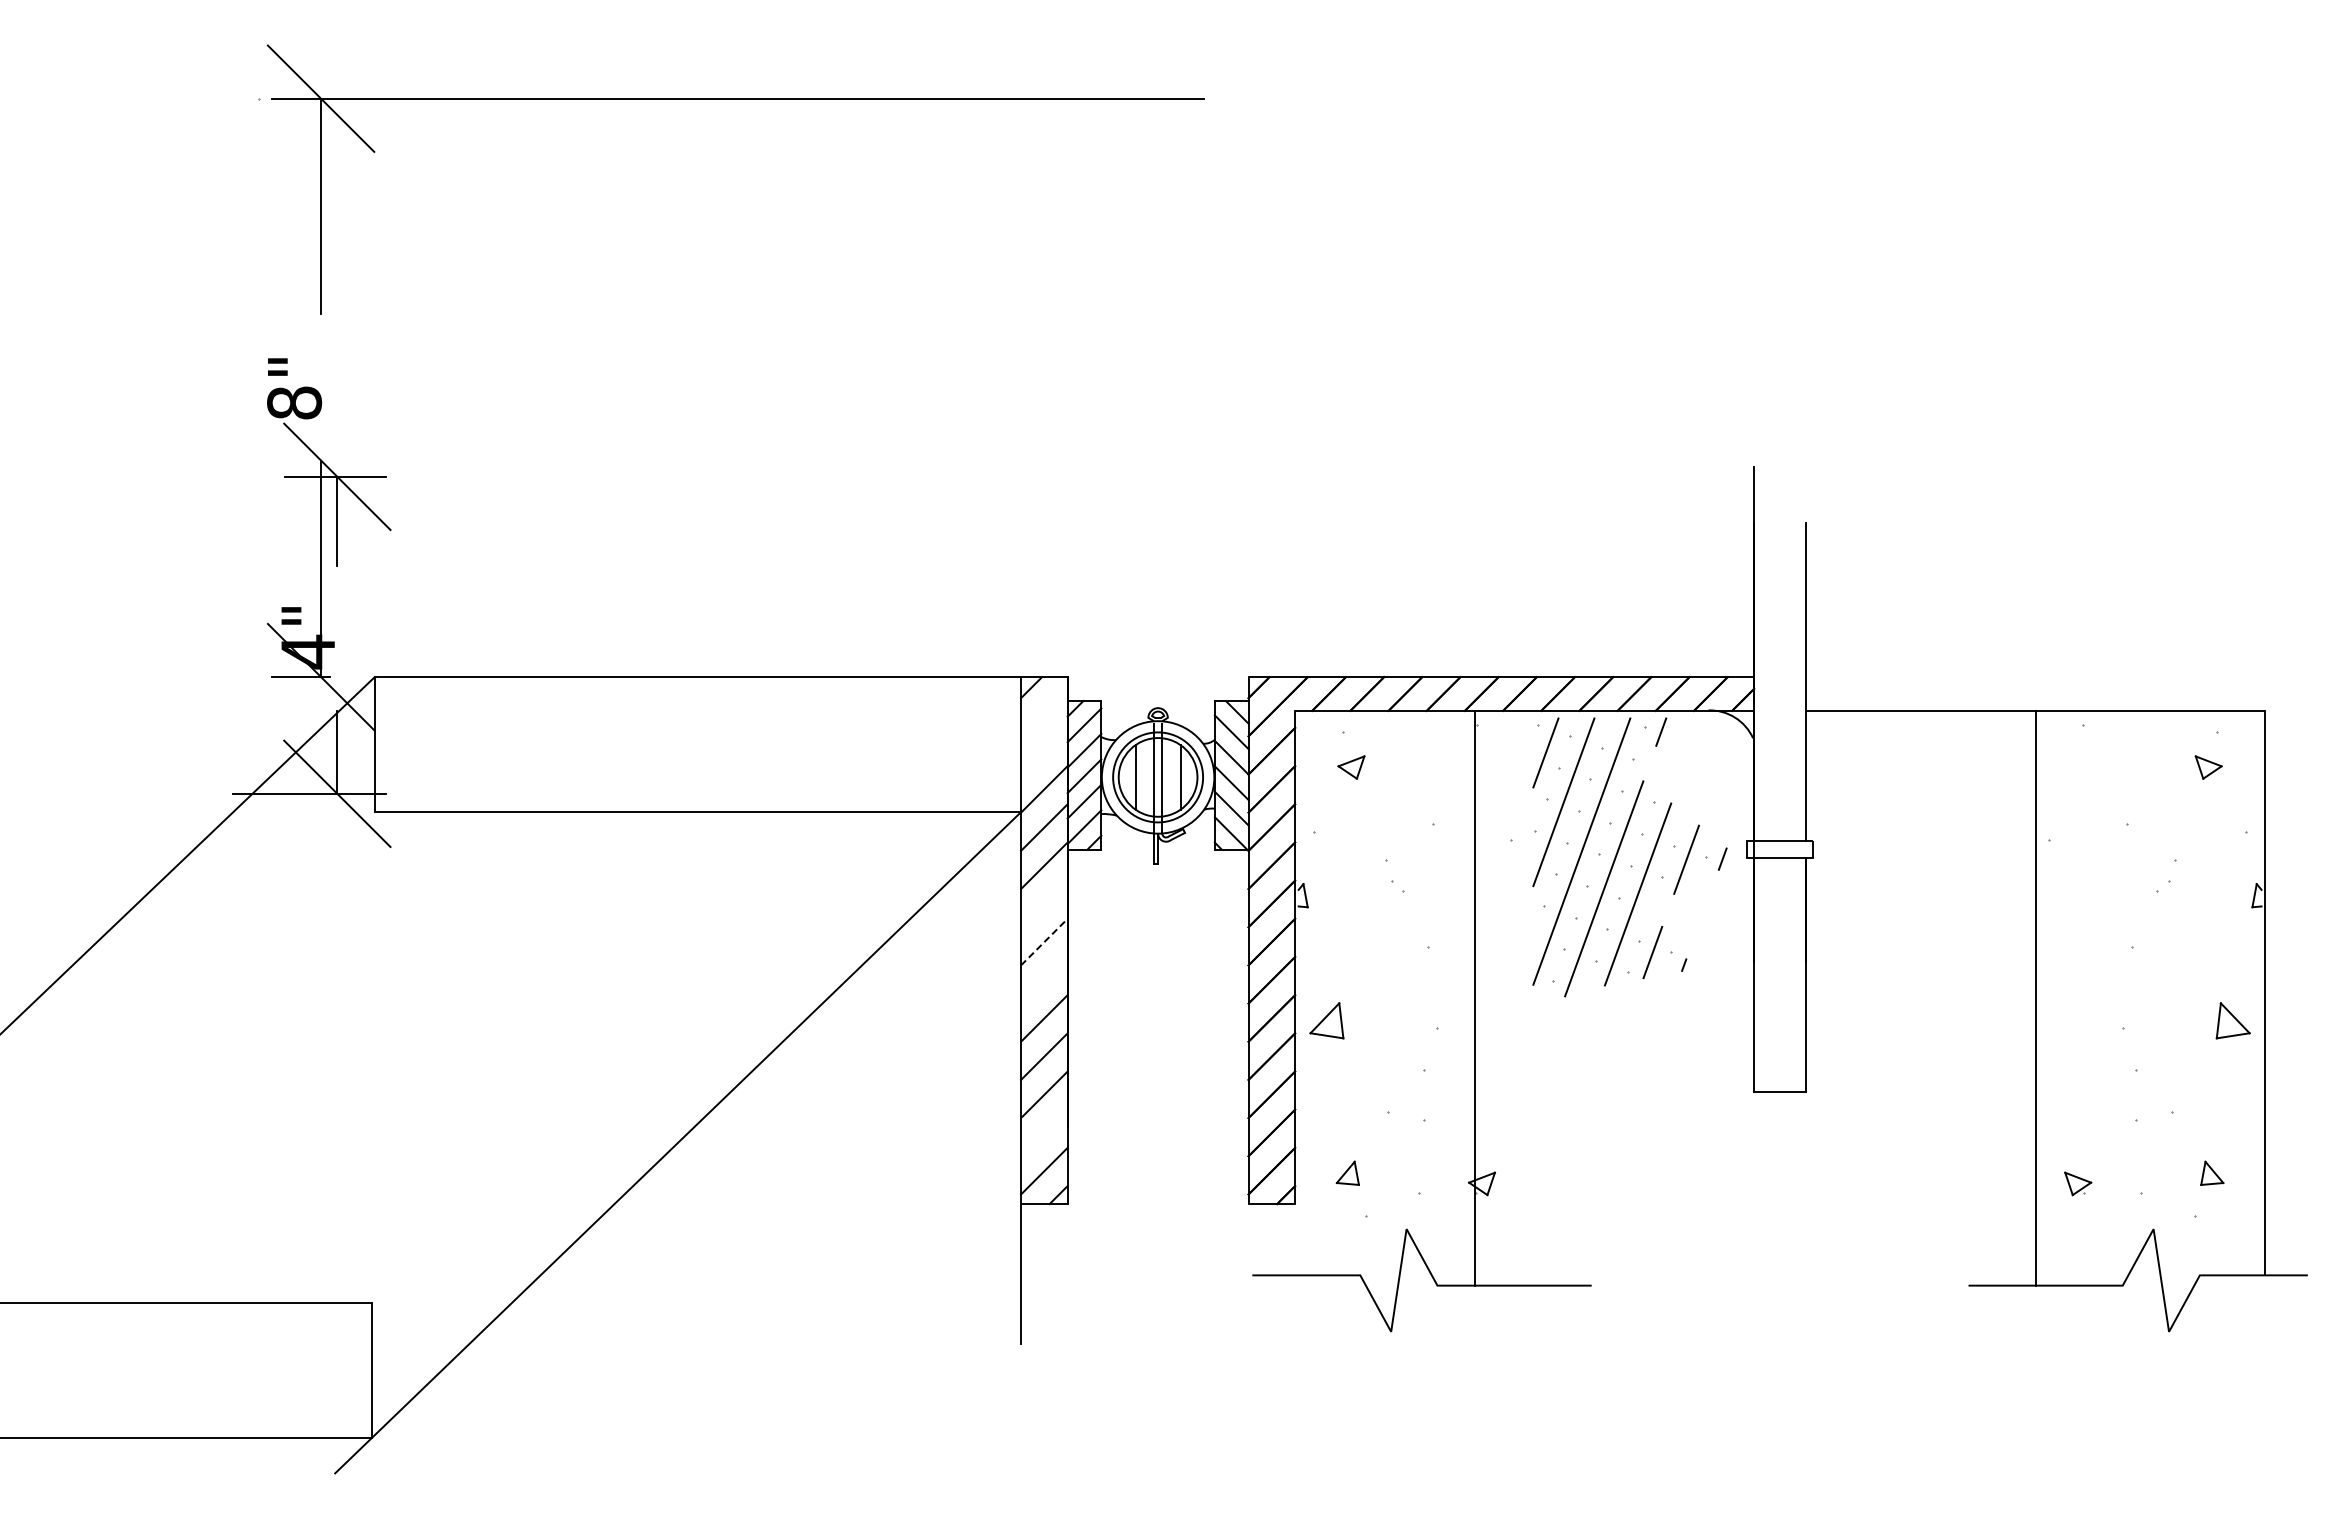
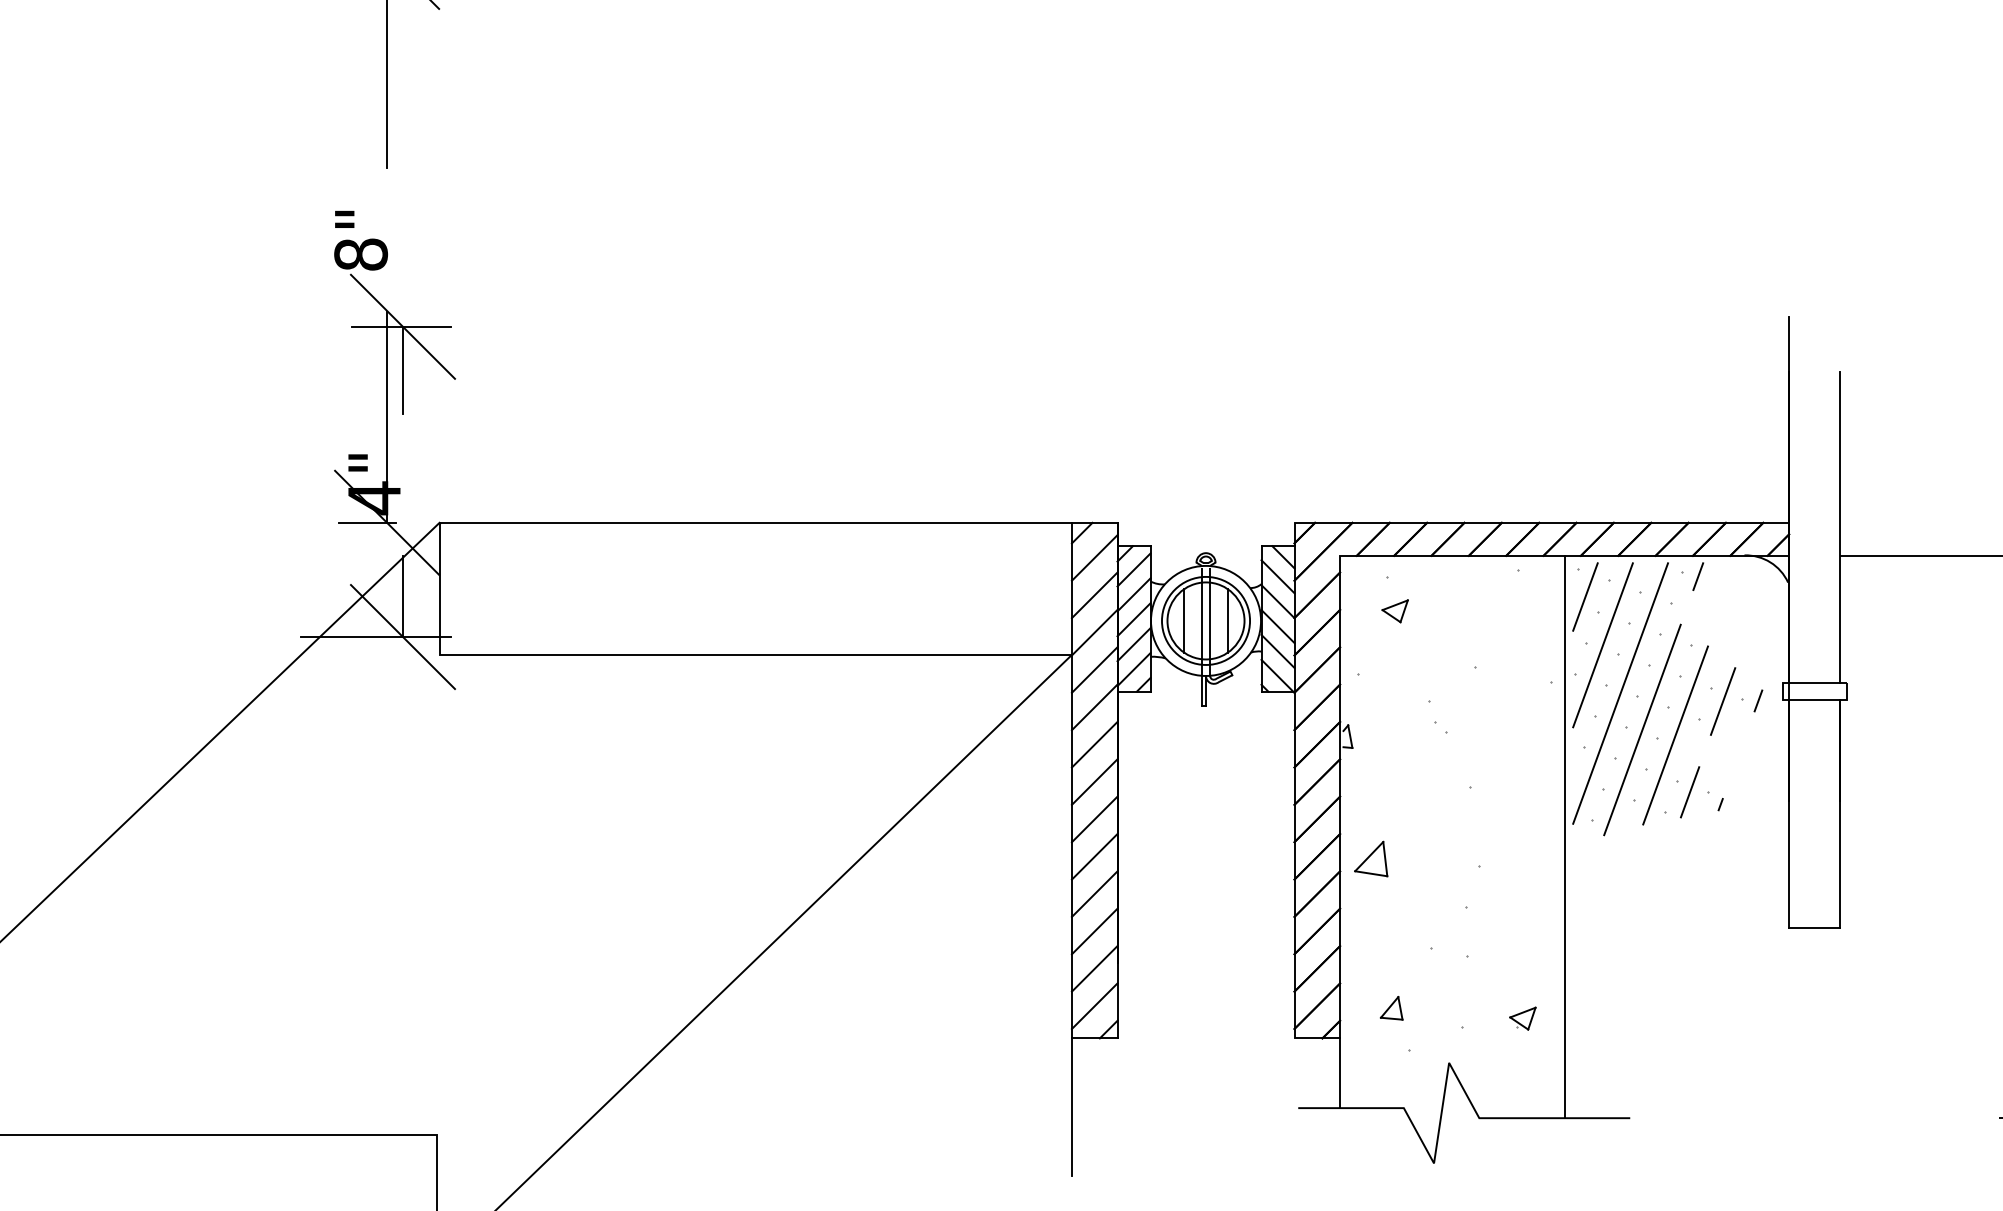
line: (1044, 712) -> (1094, 557), added
line: (1044, 750) -> (1094, 594), added
line: (1044, 903) -> (1094, 744), added
line: (1044, 942) -> (1094, 782), dashed -> solid
line: (1044, 980) -> (1094, 819), added
line: (1474, 997) -> (1564, 836), moved
line: (1044, 1132) -> (1094, 968), added
line: (1295, 1239) -> (1340, 1073), added

